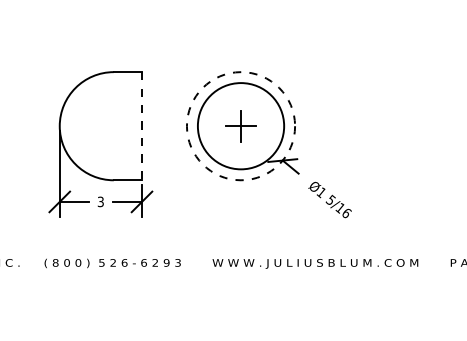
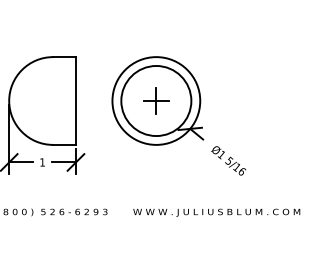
line: (142, 126) -> (76, 101), dashed -> solid
circle: (240, 126) -> (155, 101), dashed -> solid
text: (100, 201) -> (42, 162), 3 -> 1

